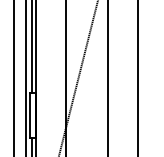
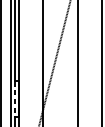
line: (30, 115) -> (14, 99), solid -> dashed

